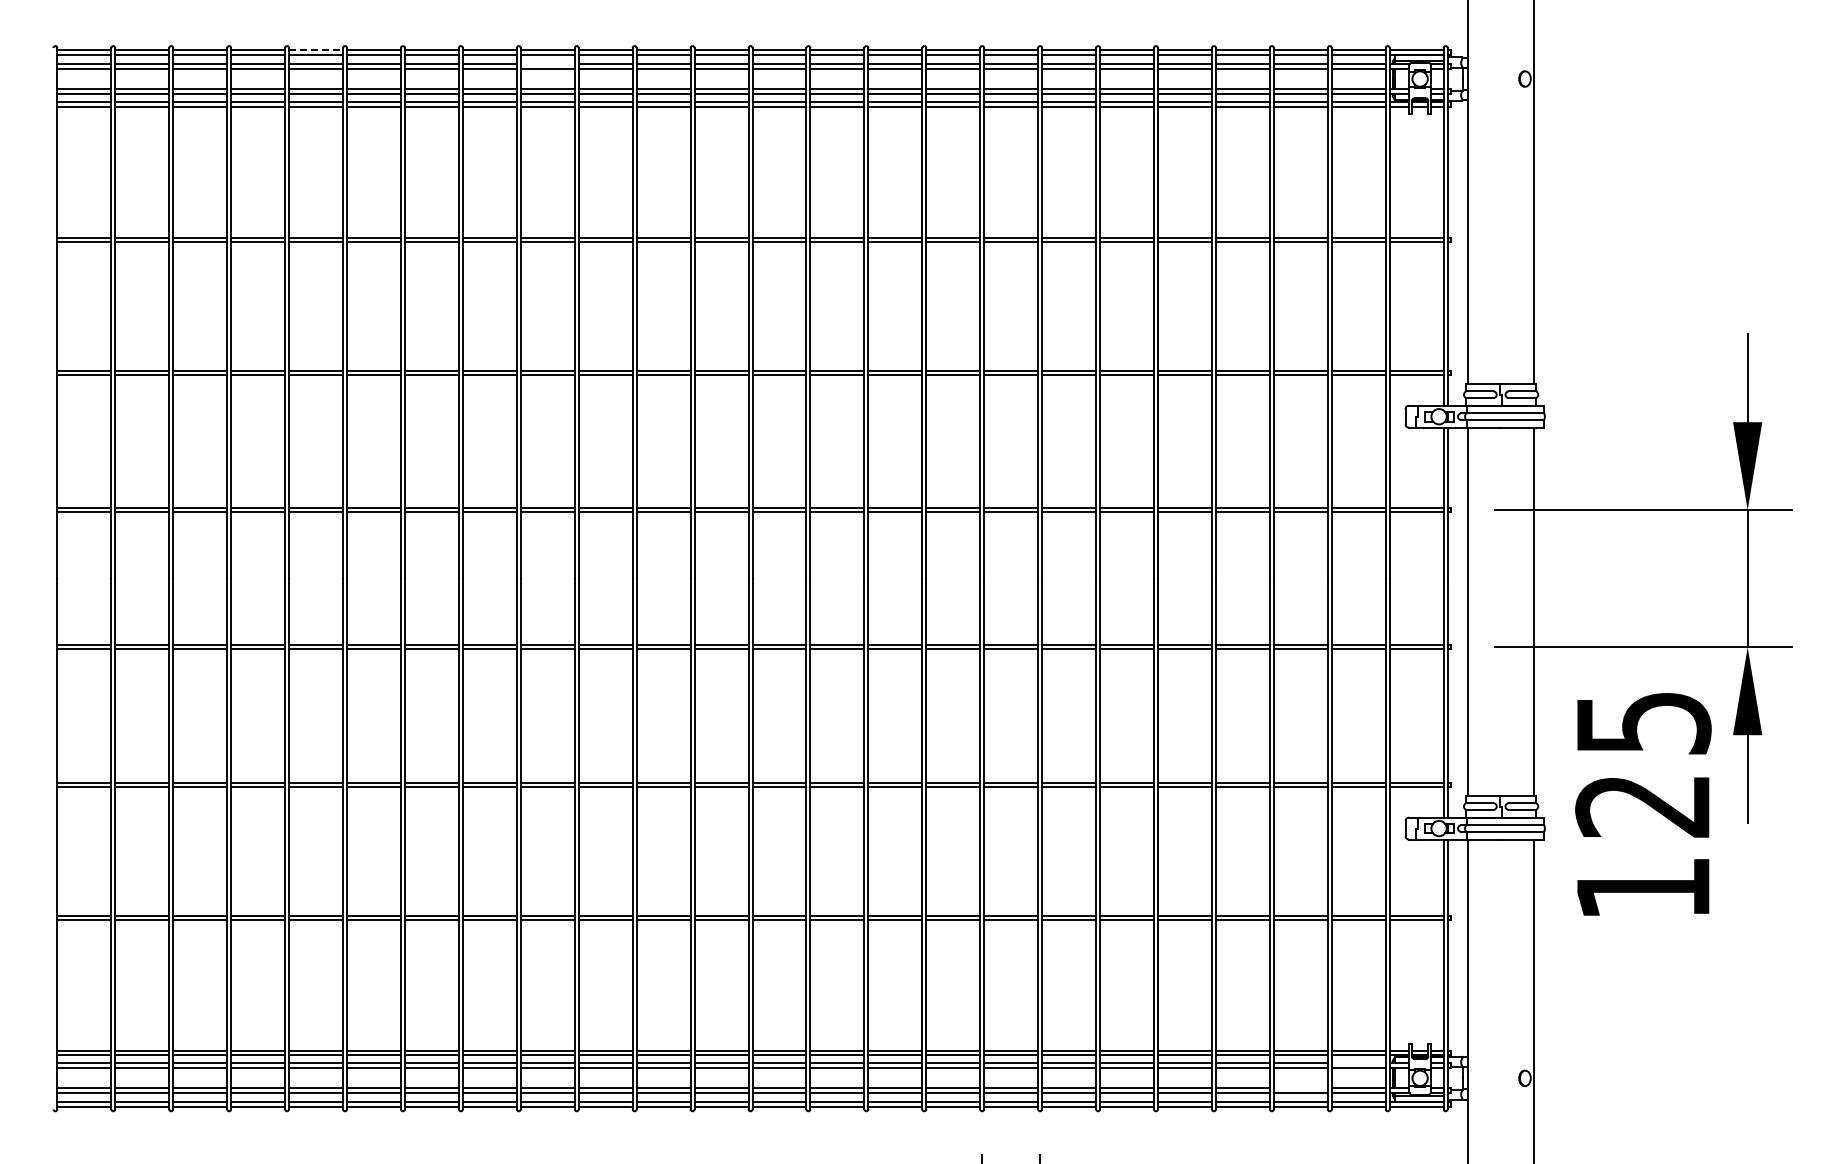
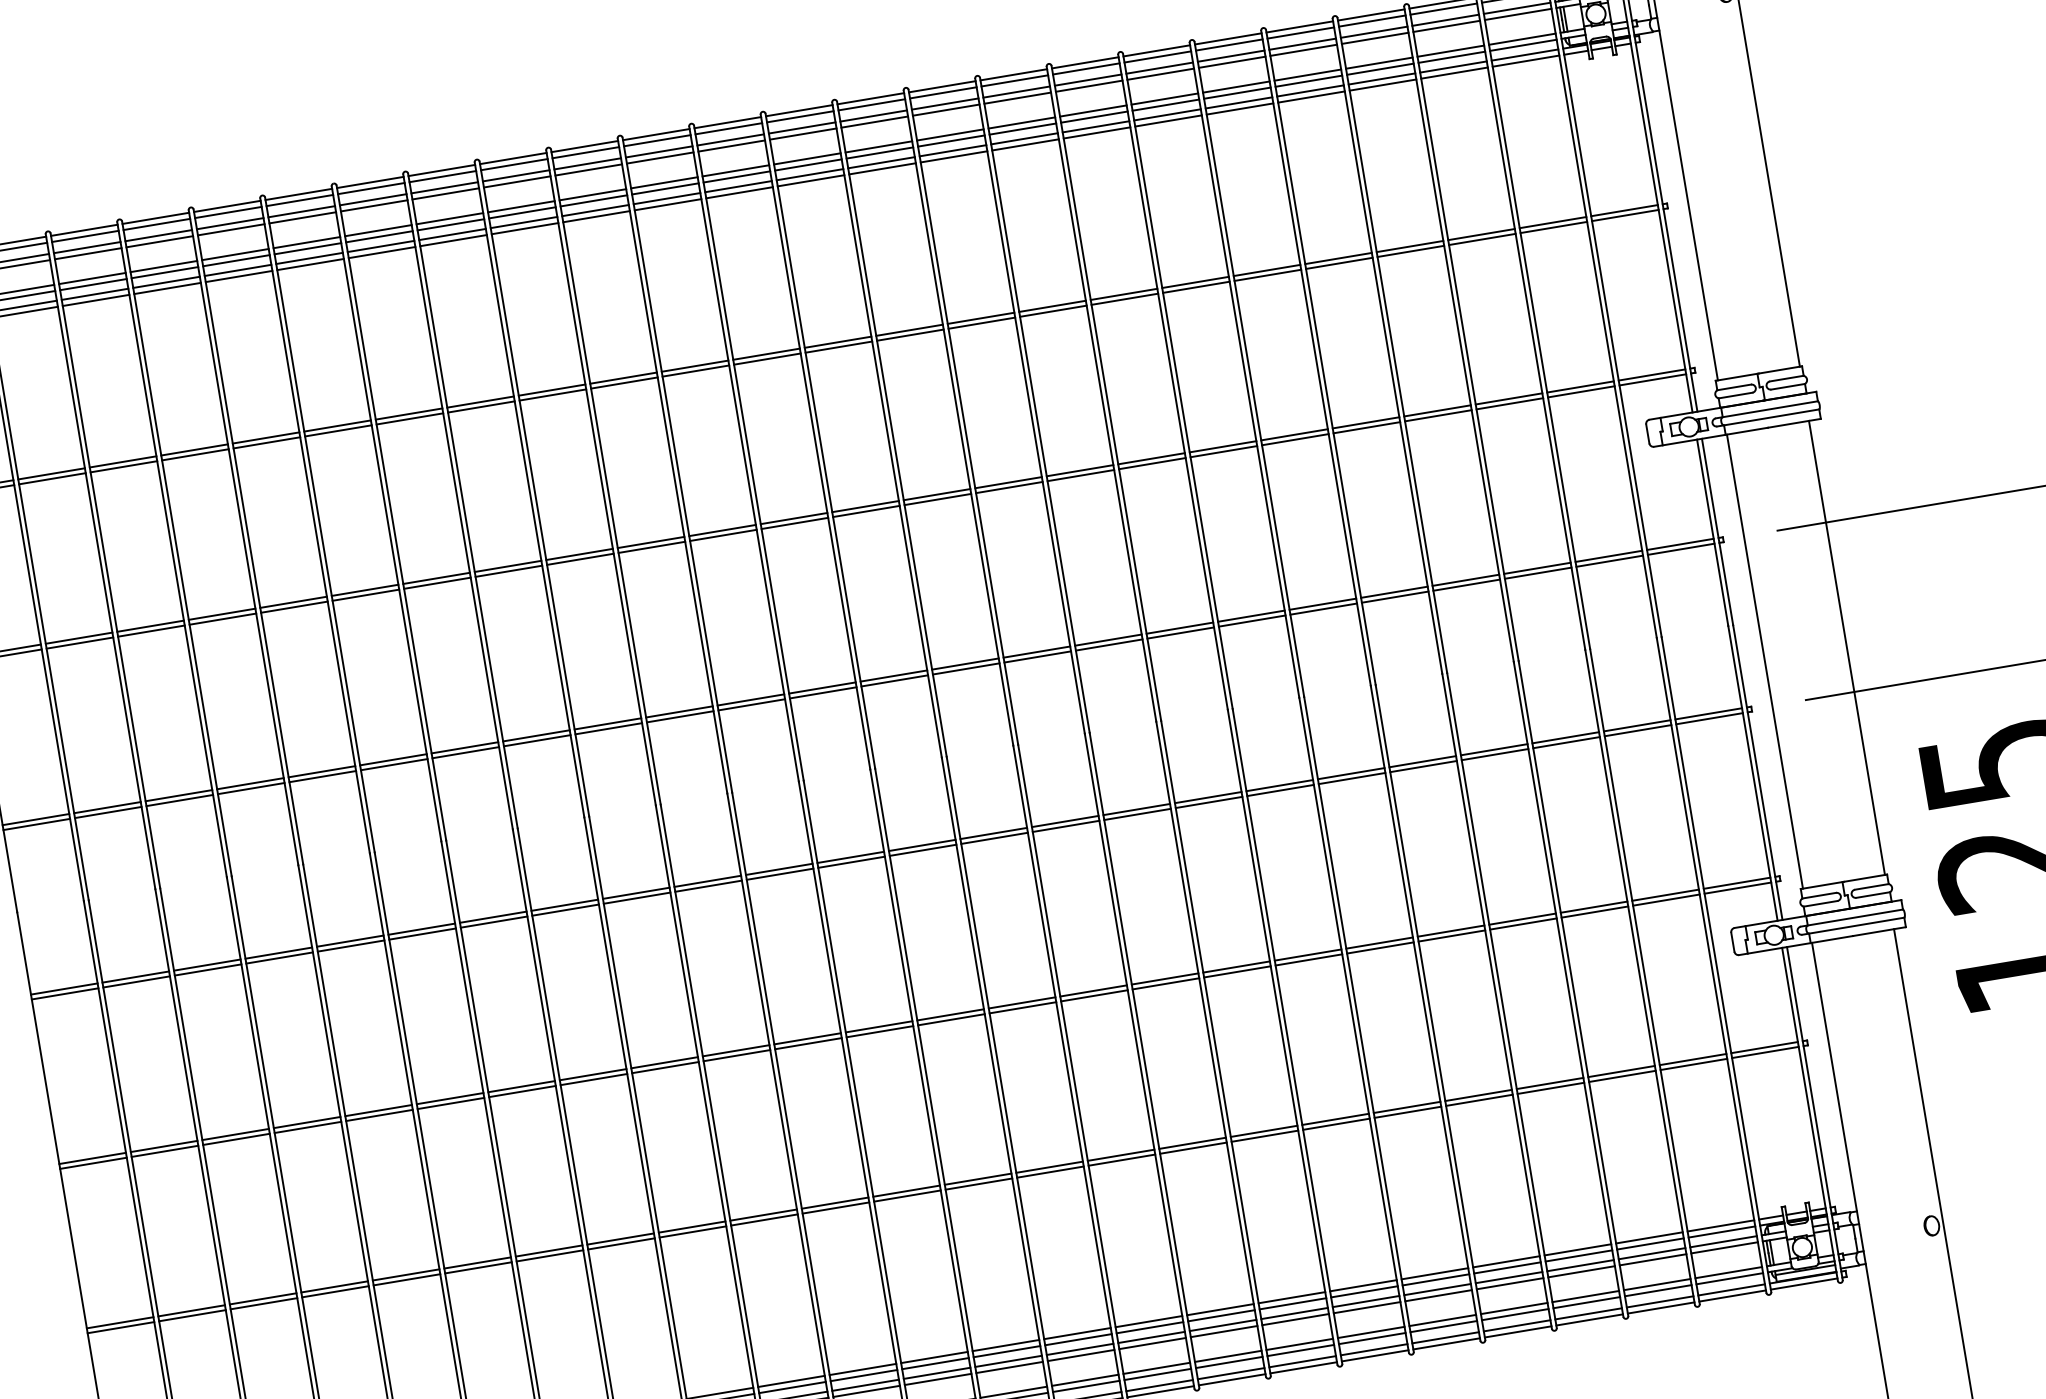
line: (316, 50) -> (227, 206), dashed -> solid
line: (547, 64) -> (515, 176), added
line: (1358, 1063) -> (1723, 1241), added
line: (1300, 1088) -> (1656, 1284), added

